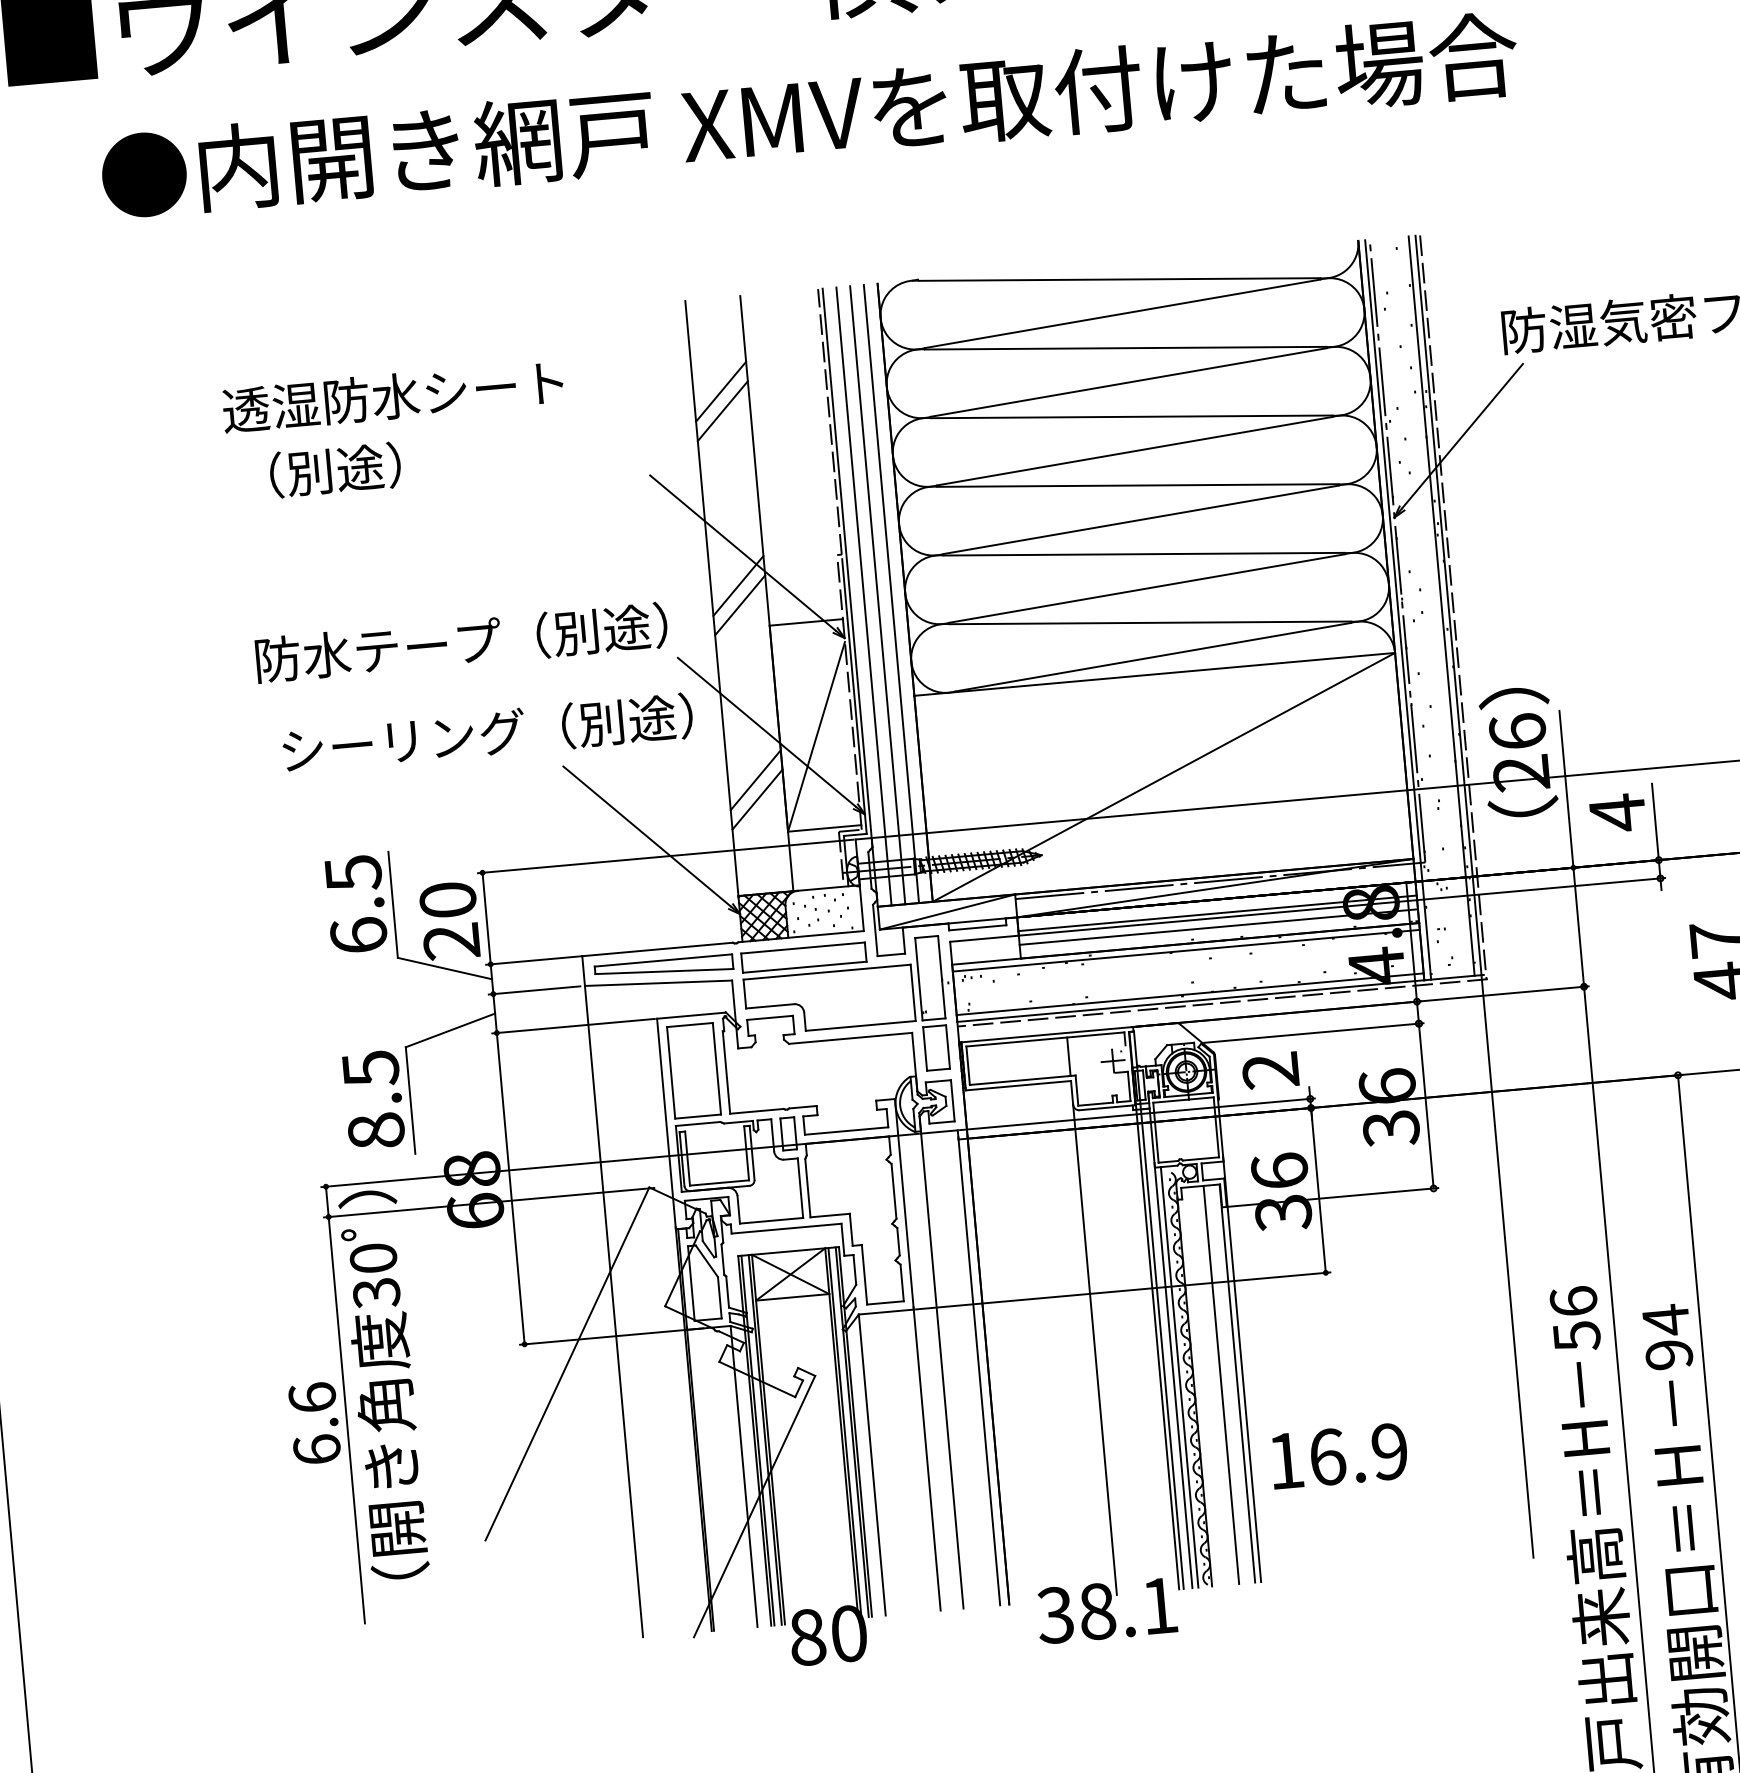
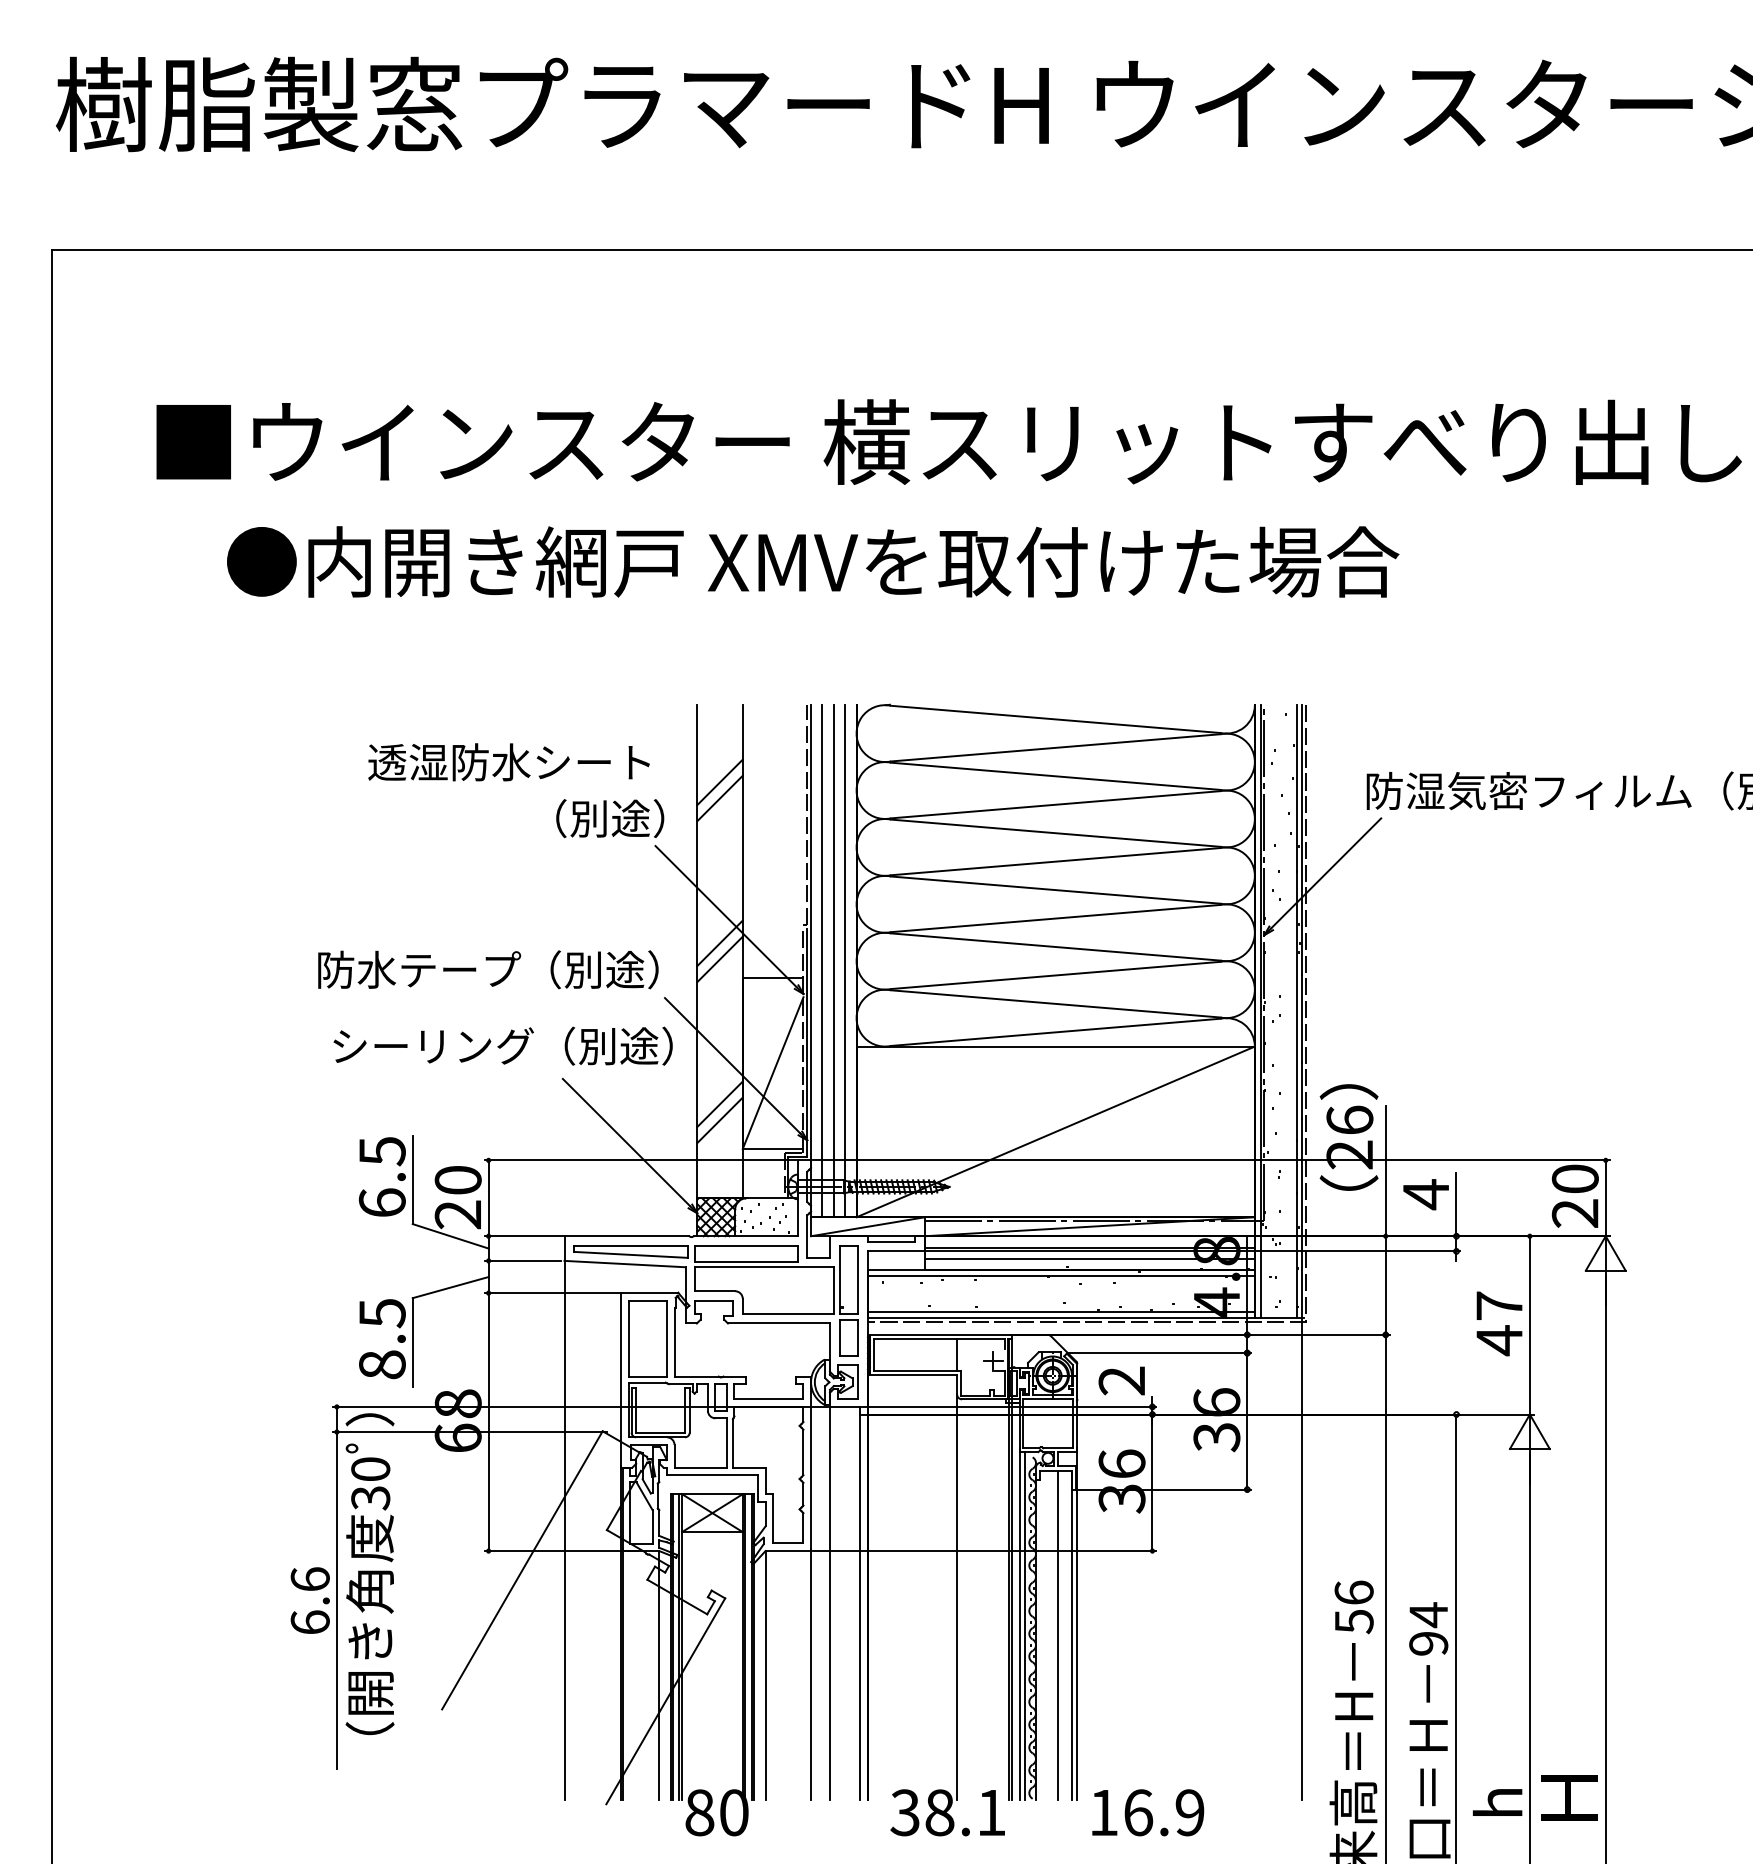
text: (392, 396) -> (508, 762), moved
text: (335, 470) -> (610, 818), moved
text: (1339, 1455) -> (1148, 1812), moved

